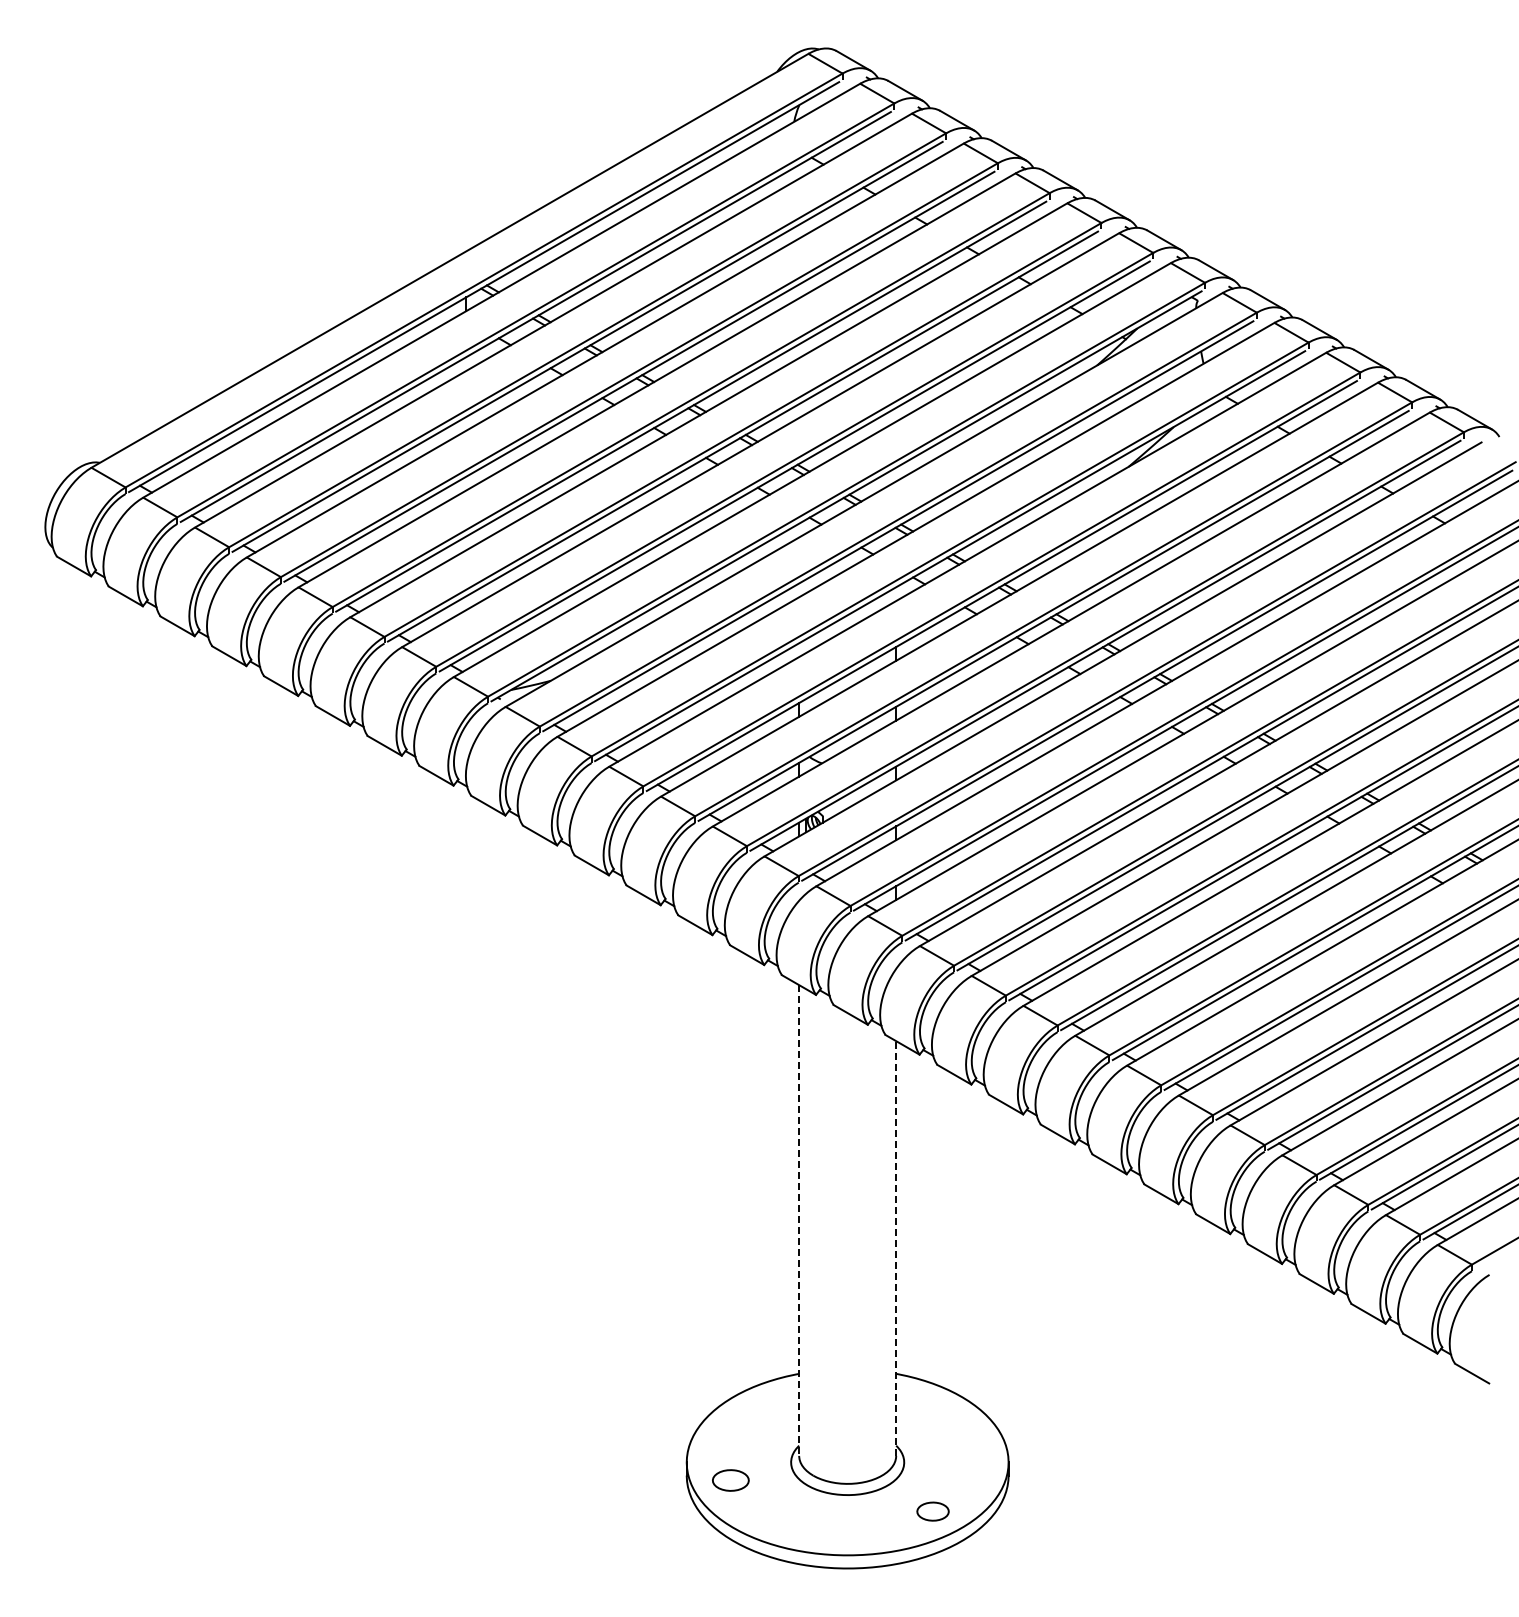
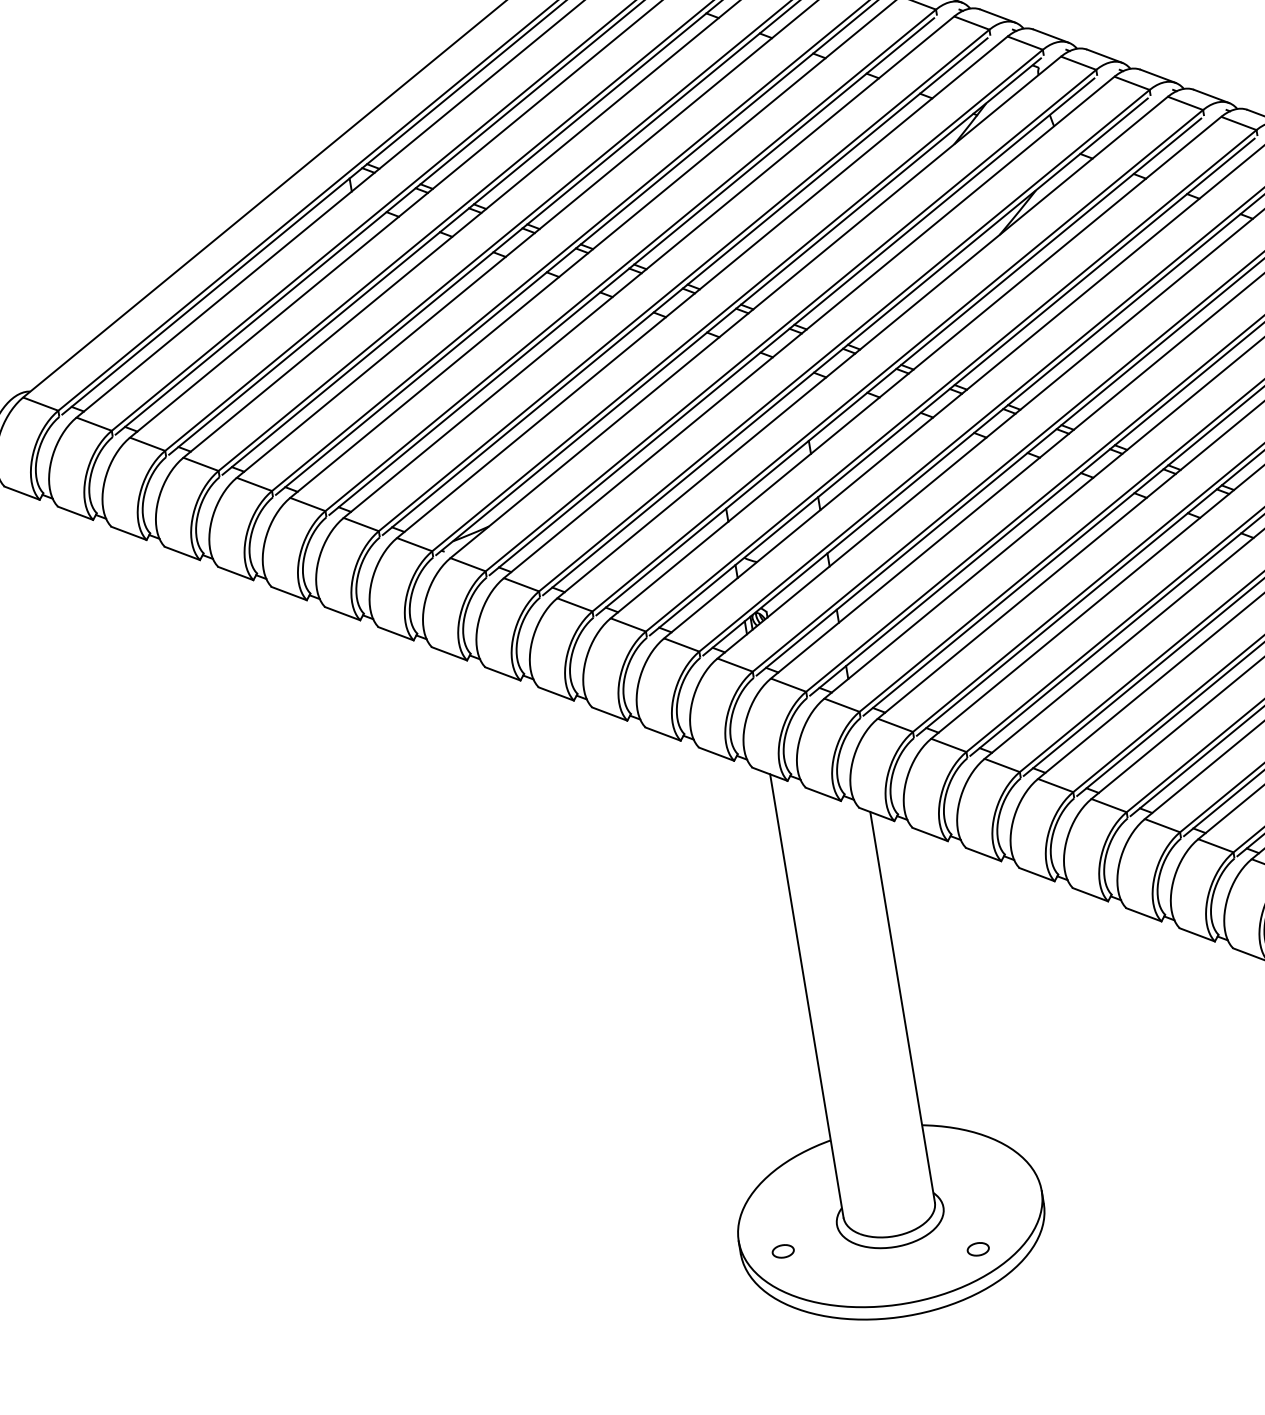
line: (799, 1221) -> (807, 996), dashed -> solid
line: (896, 1248) -> (902, 1007), dashed -> solid
part: (731, 1480) -> (783, 1251), size x0.62
part: (932, 1511) -> (977, 1249), size x0.71

